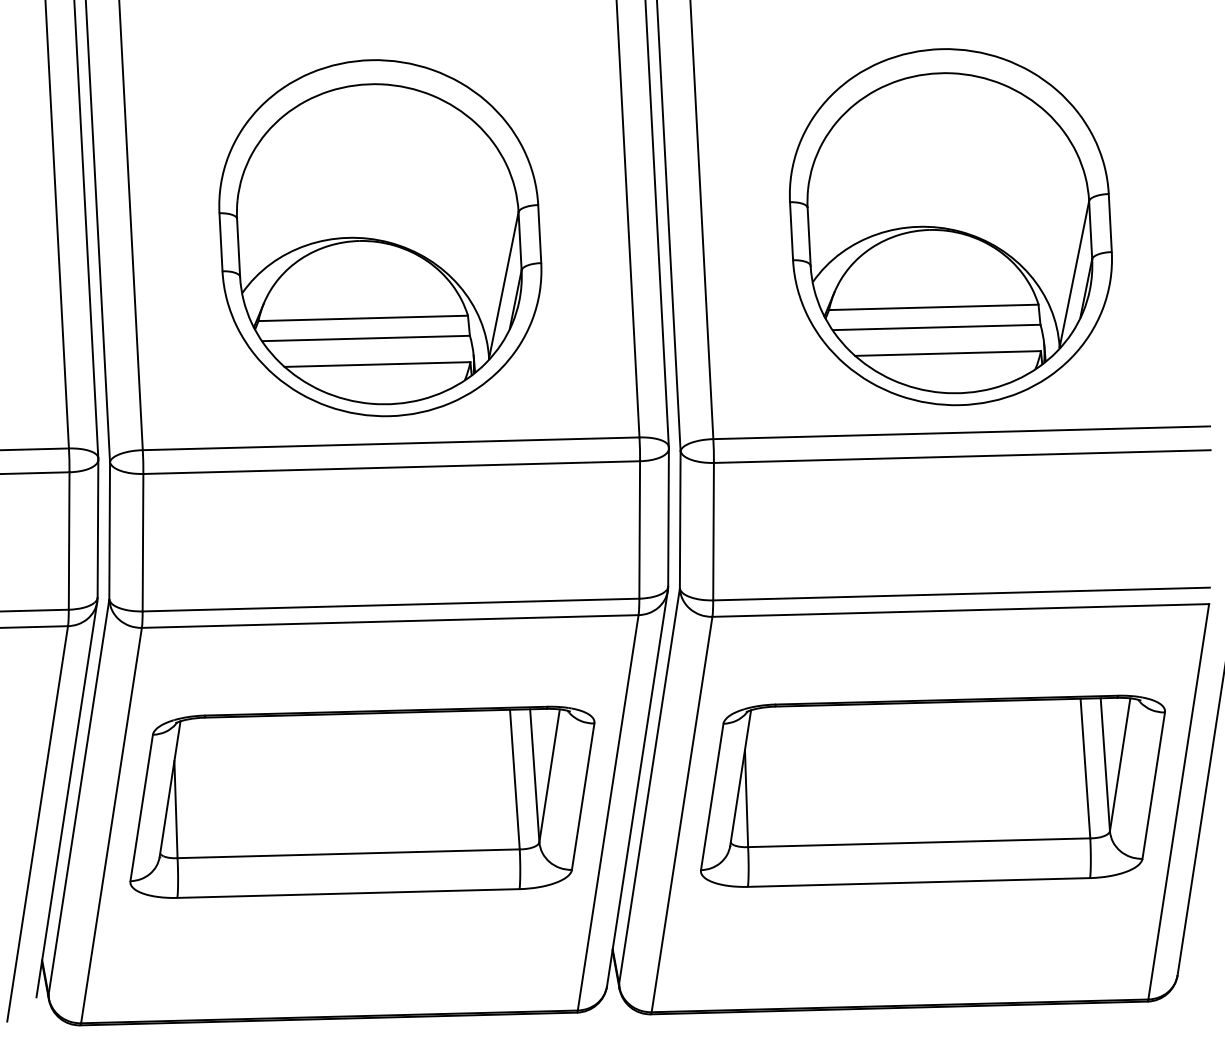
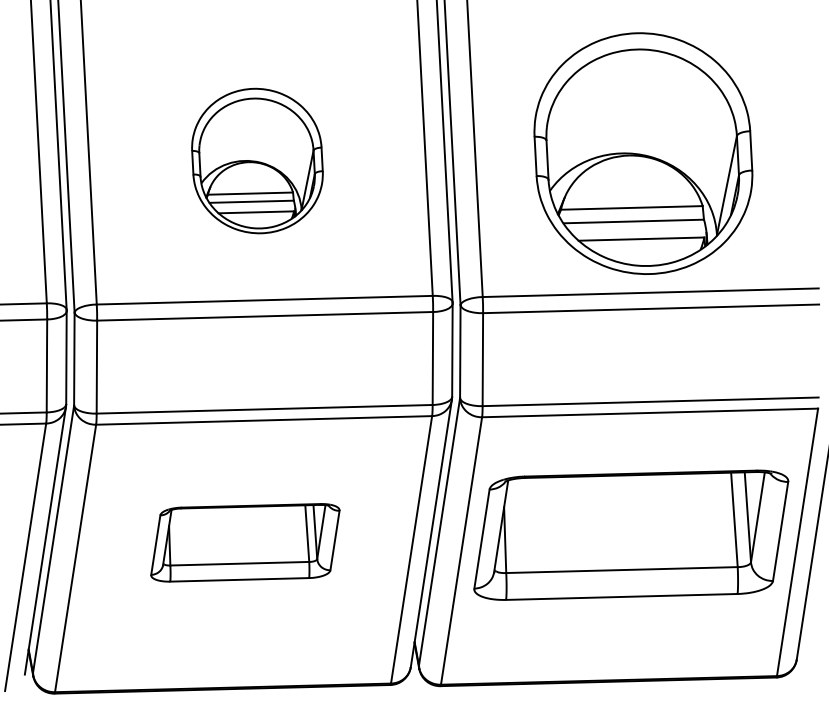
part: (380, 237) -> (257, 160), size x0.6
part: (362, 801) -> (245, 542), size x0.6

